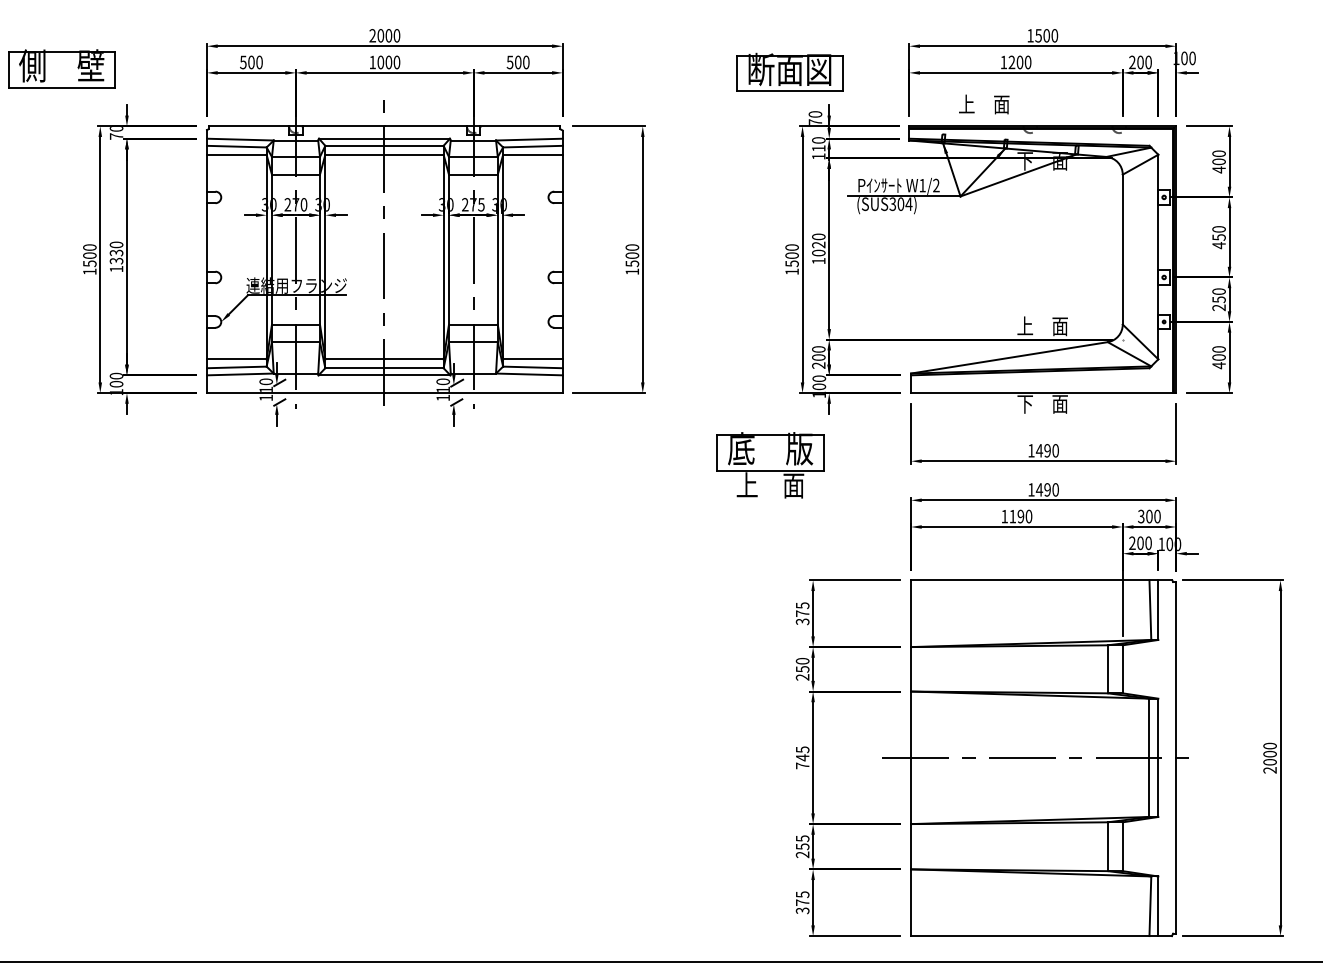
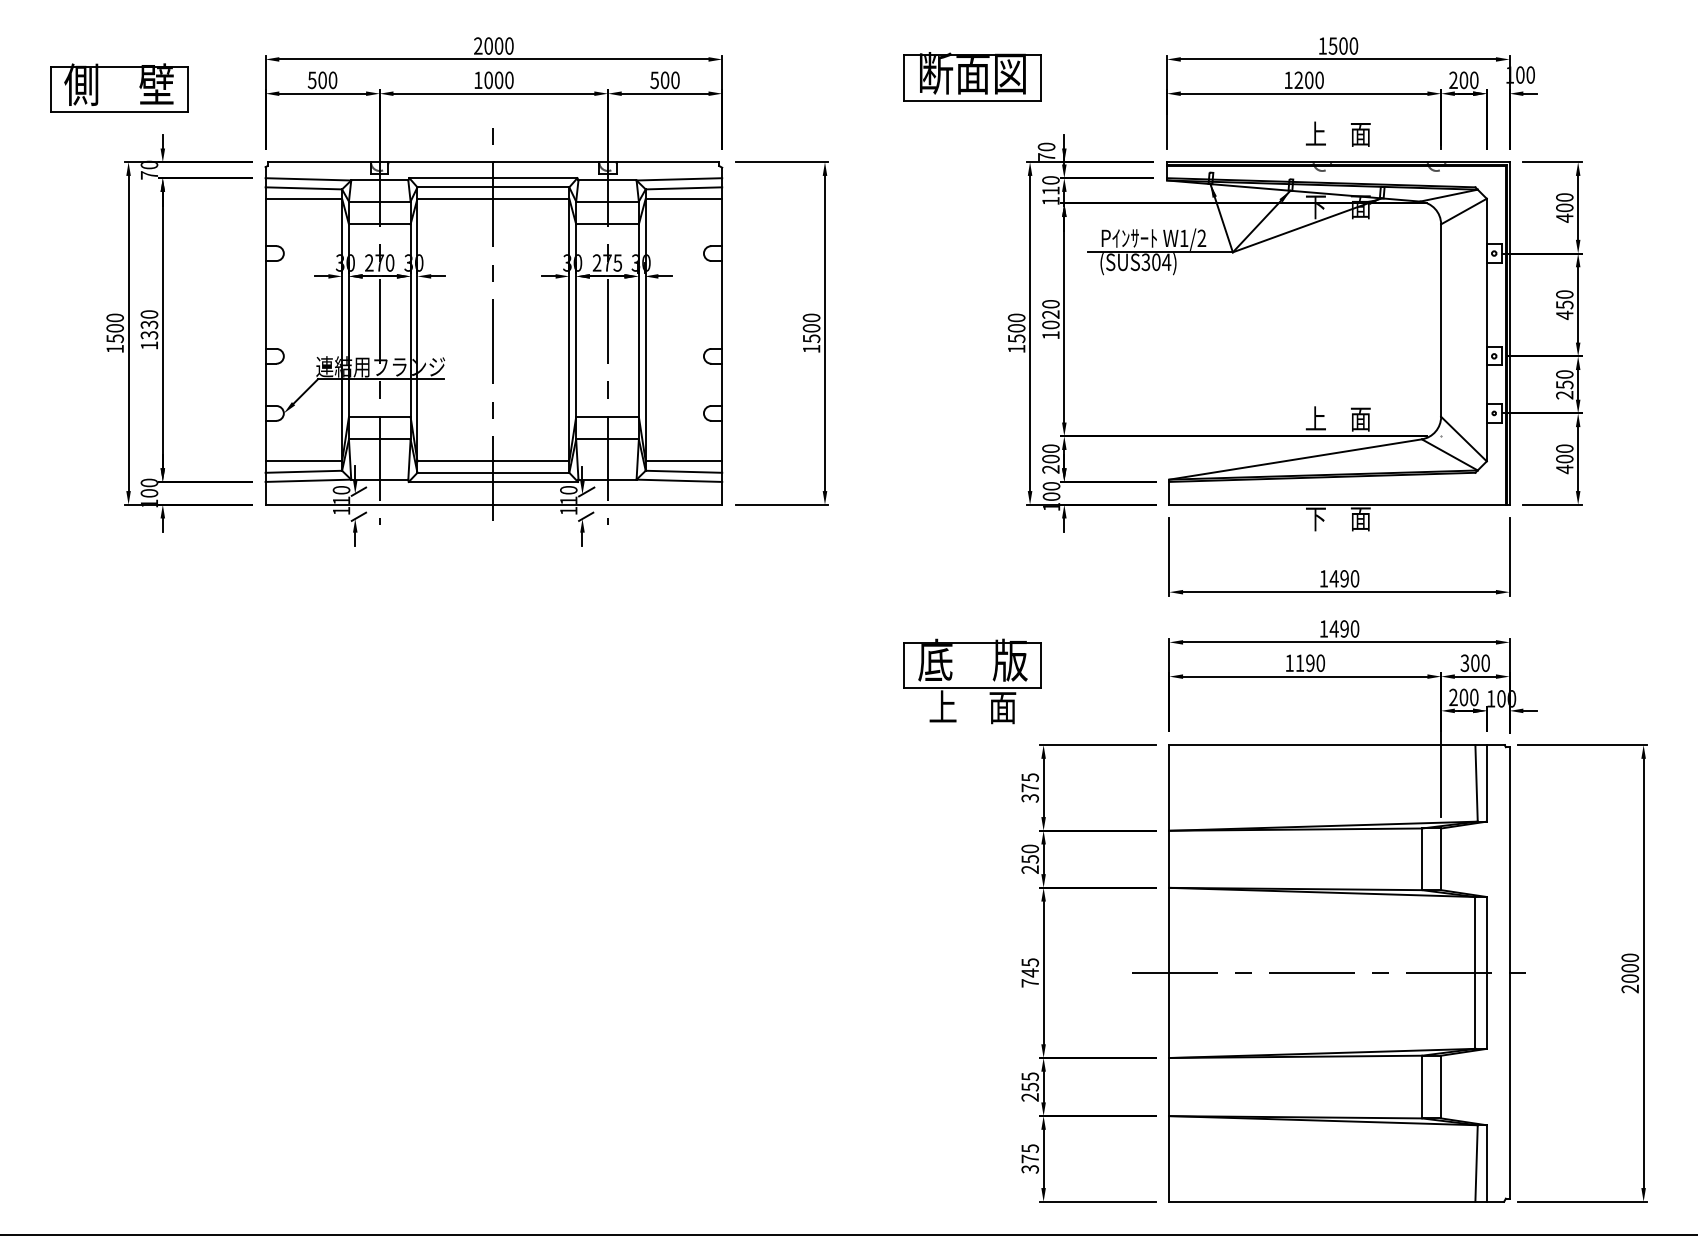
part: (62, 68) -> (119, 87), moved
part: (789, 71) -> (972, 76), moved
text: (983, 103) -> (1337, 133), moved
part: (770, 465) -> (972, 681), moved

